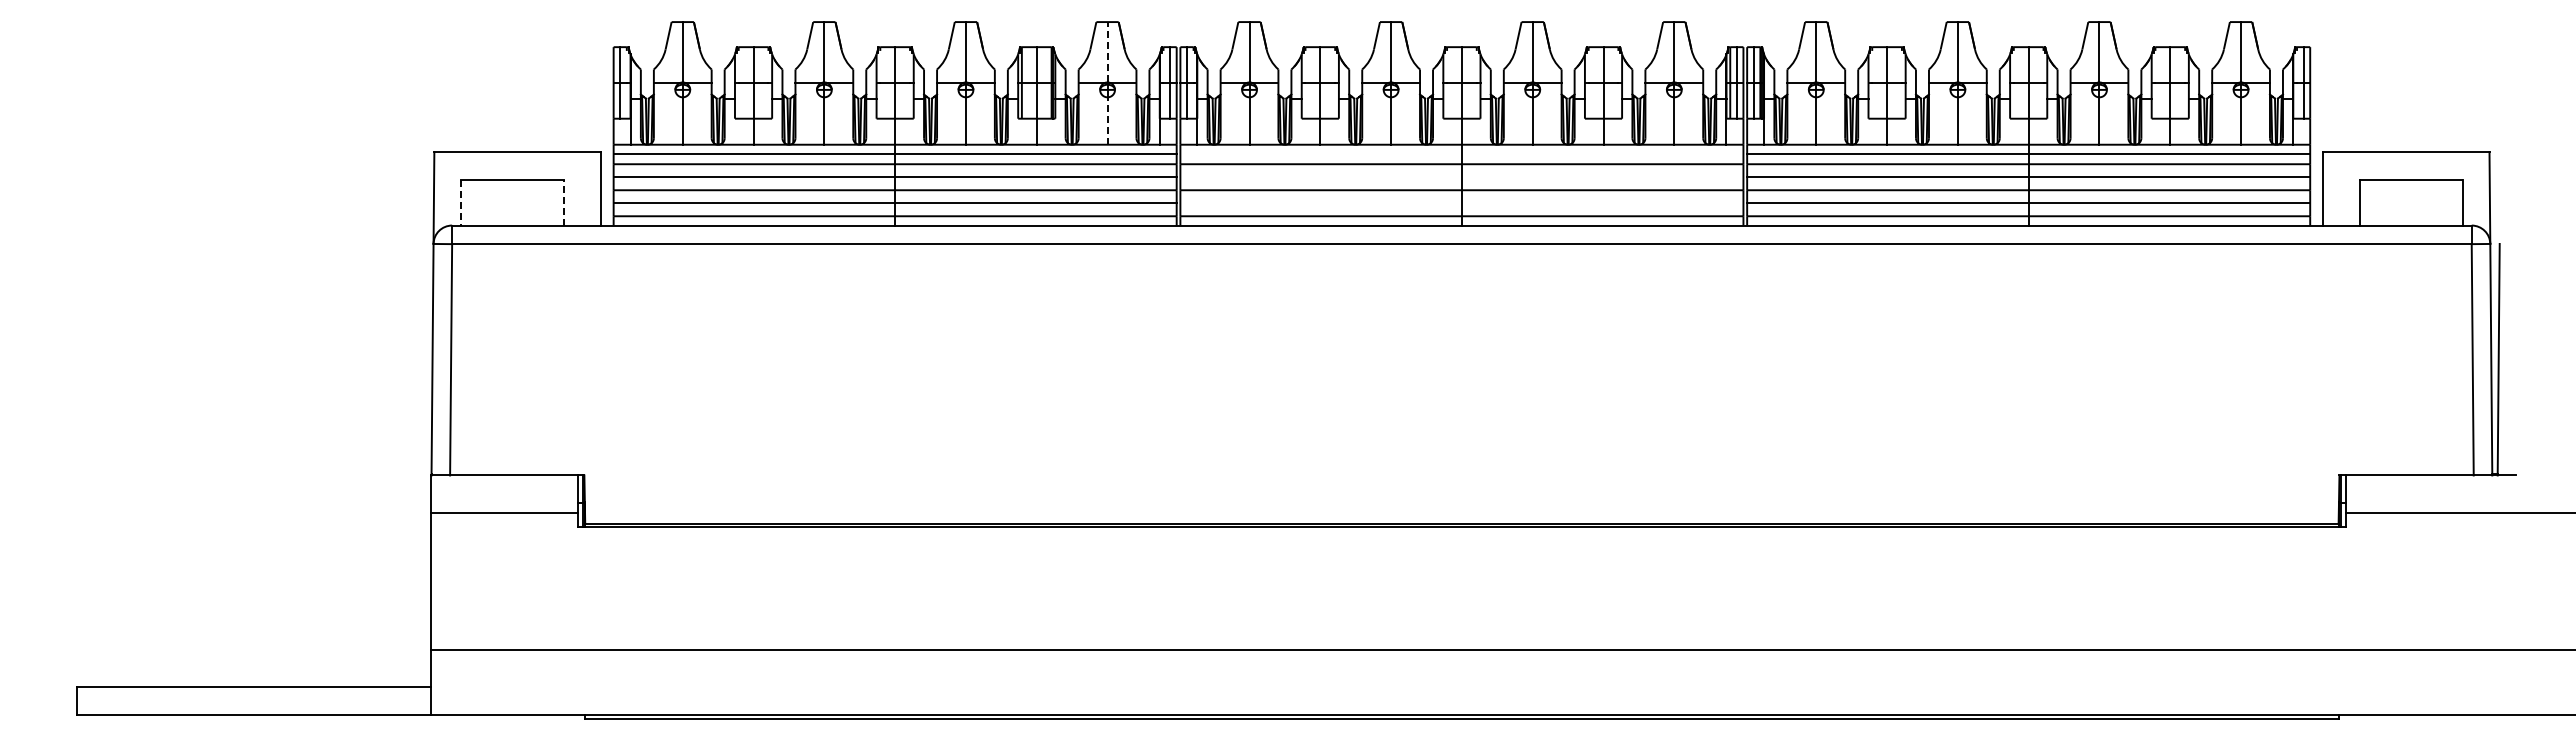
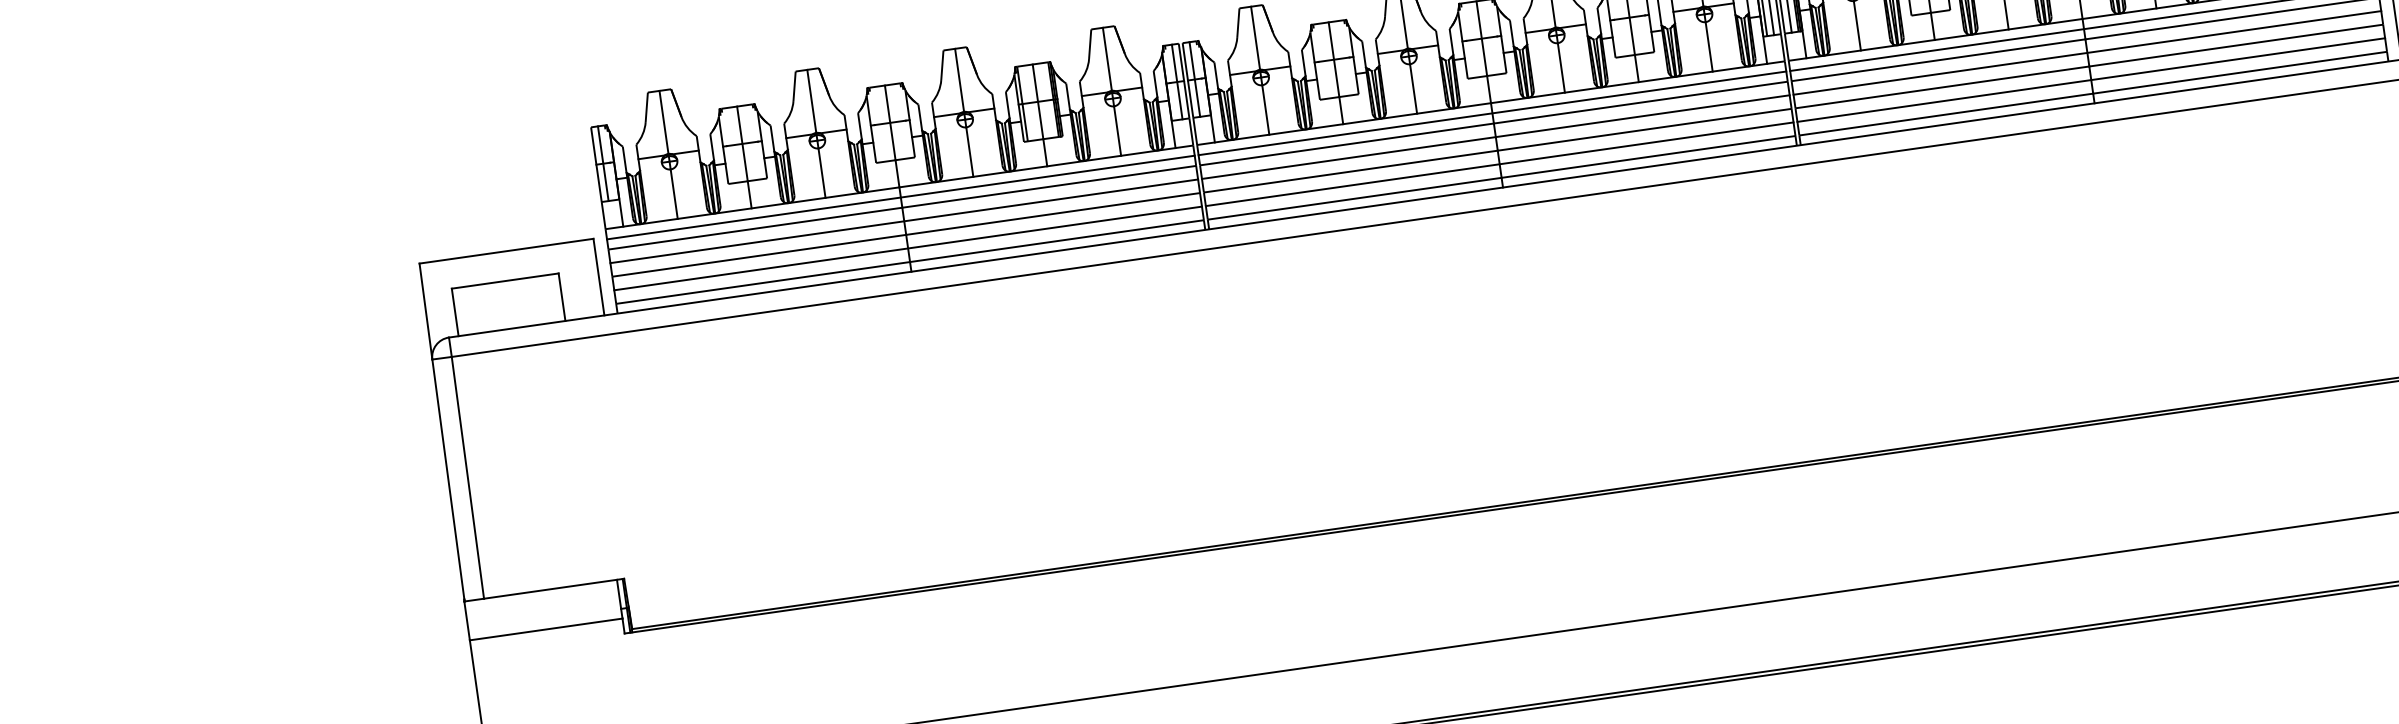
line: (1107, 51) -> (1107, 58), dashed -> solid
line: (1107, 121) -> (1117, 131), dashed -> solid
line: (1461, 154) -> (1492, 113), added
line: (1461, 177) -> (1495, 137), added
line: (461, 202) -> (455, 312), dashed -> solid
line: (563, 202) -> (561, 296), dashed -> solid
line: (1461, 203) -> (1499, 164), added

